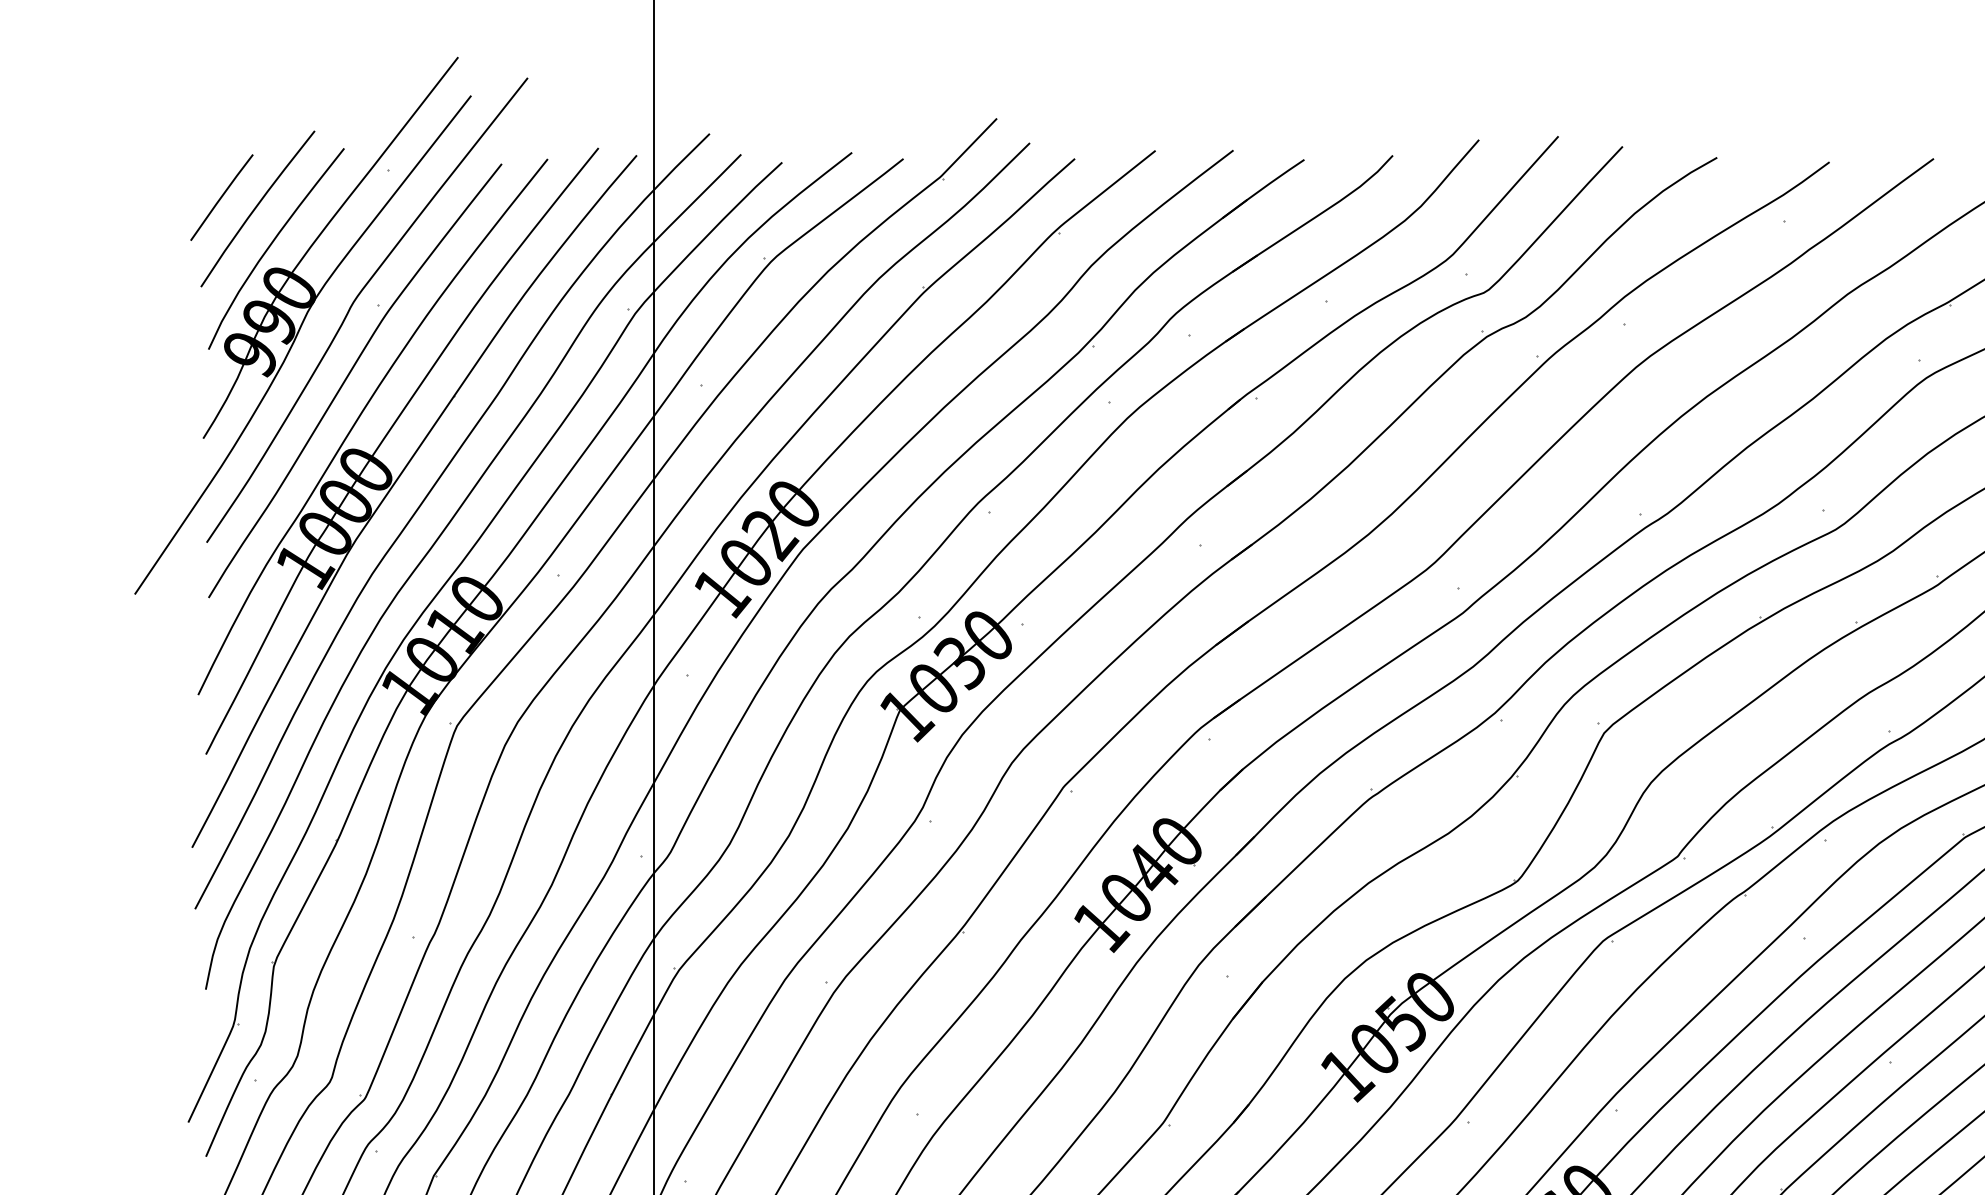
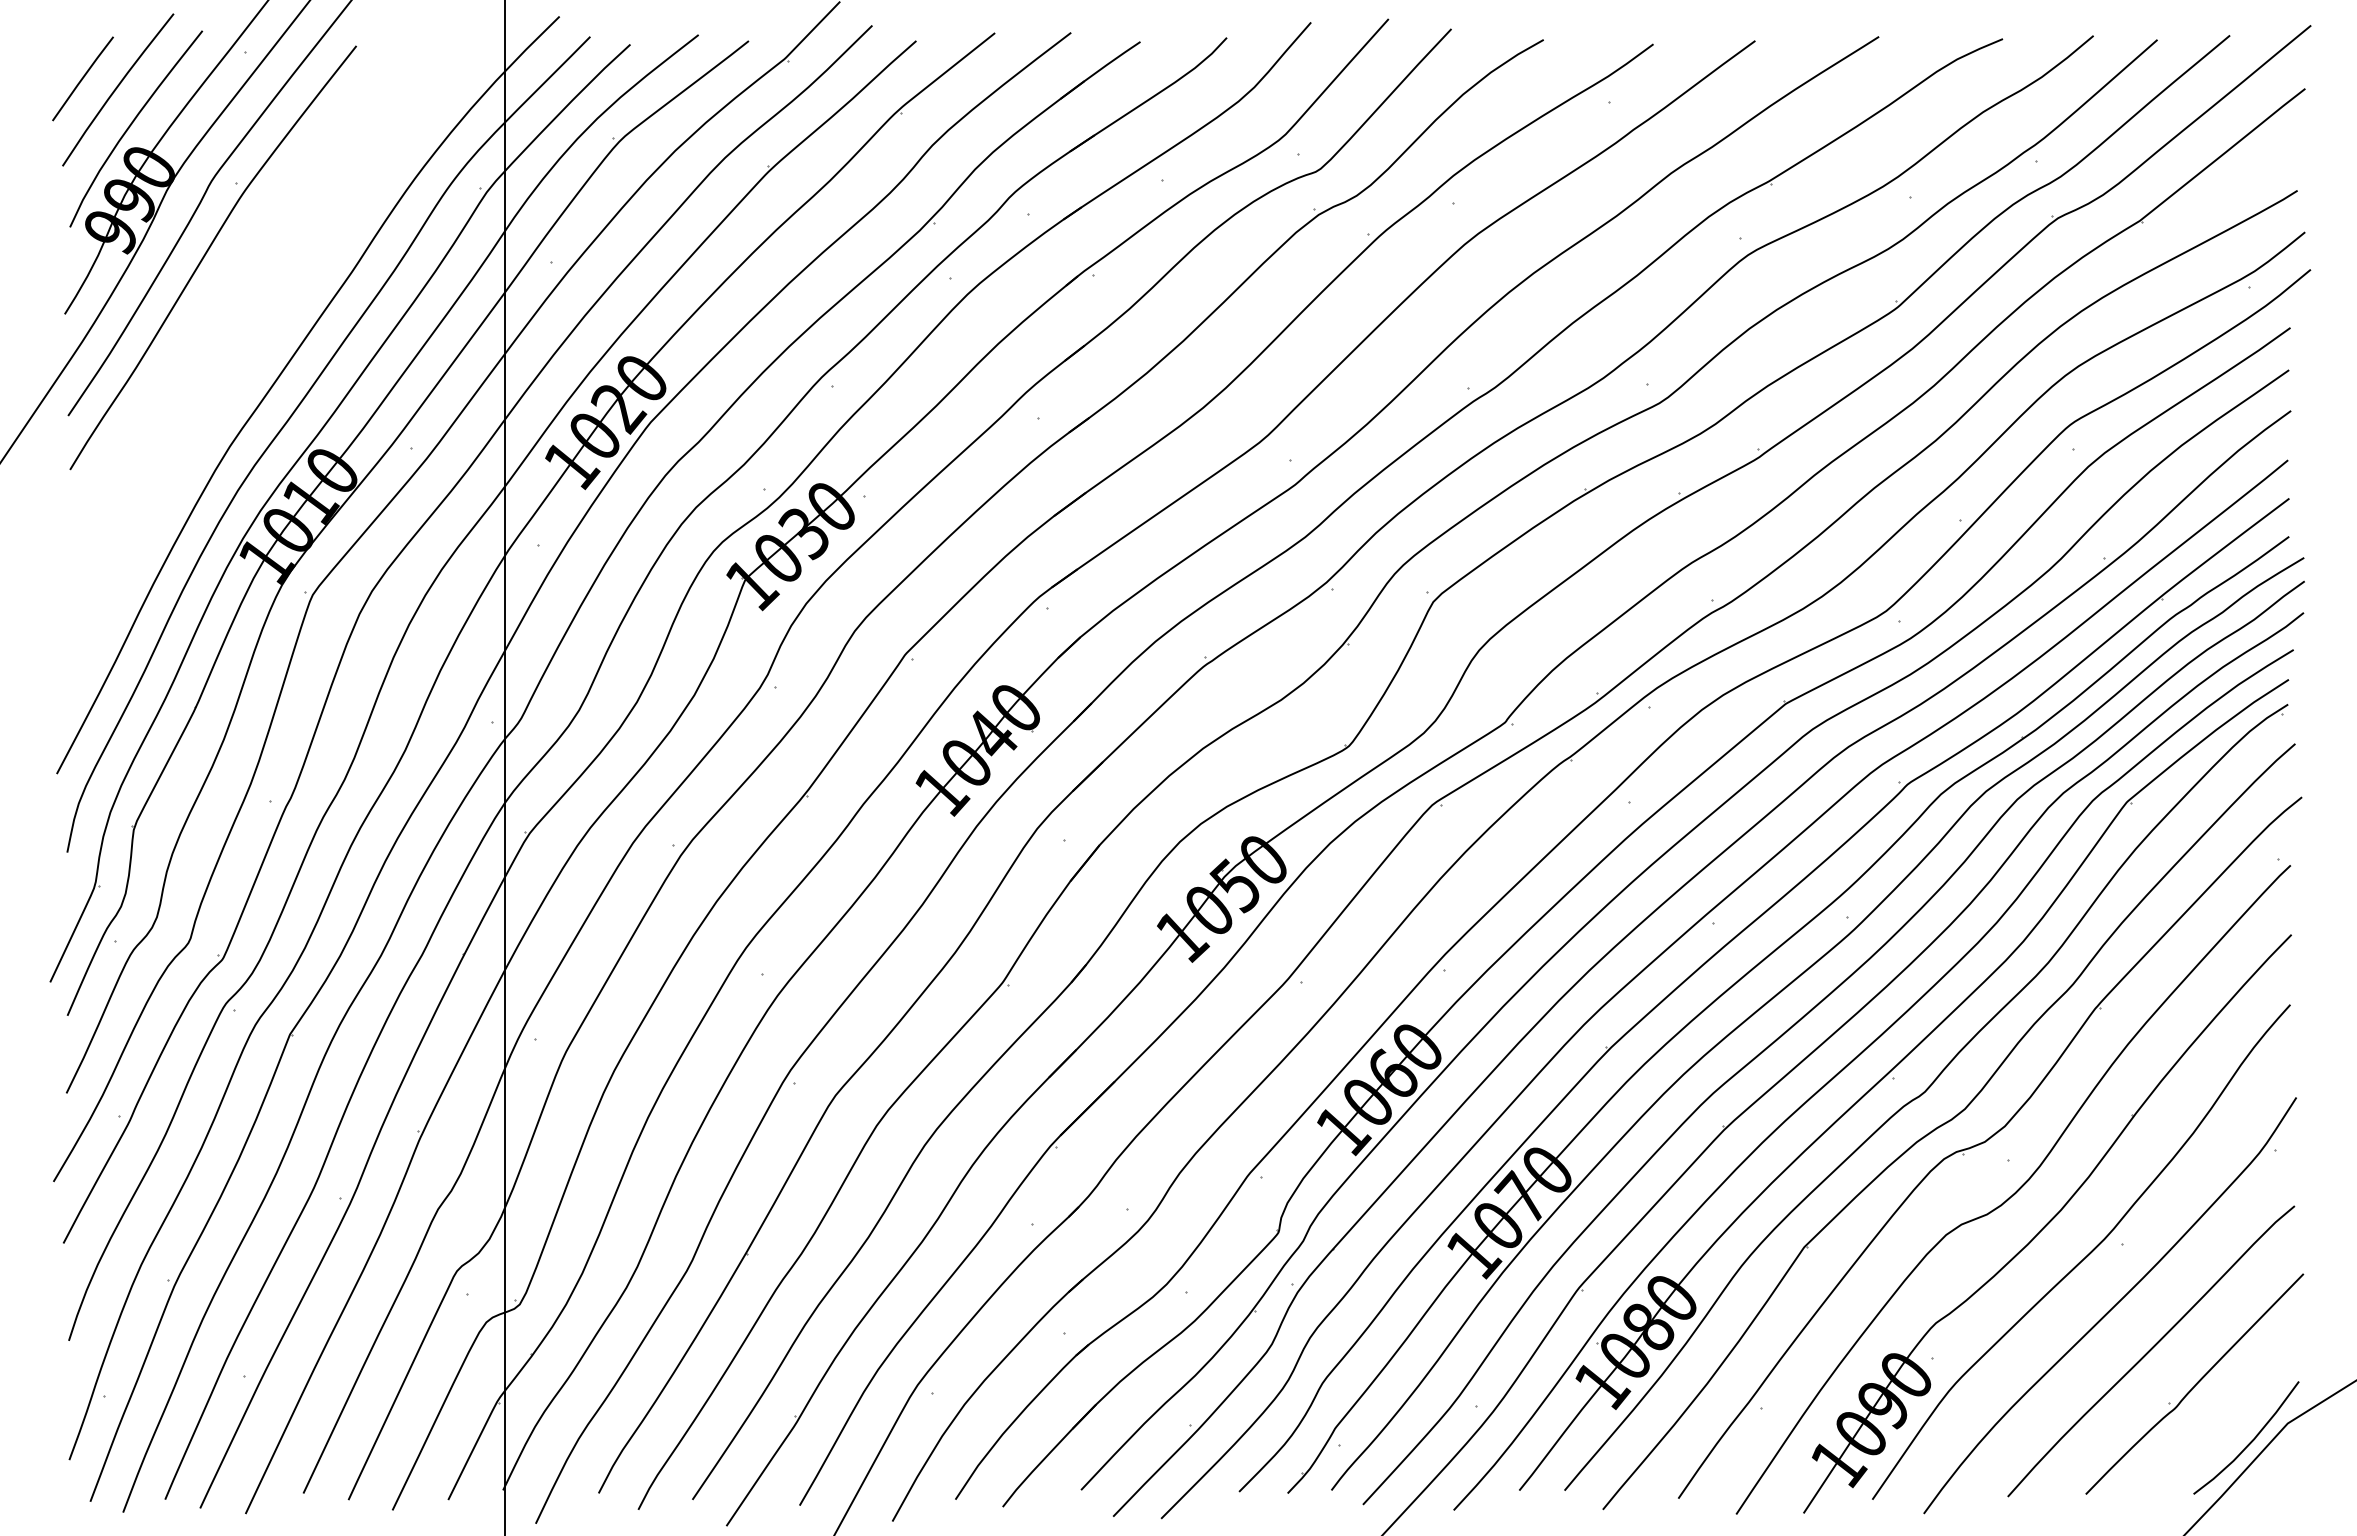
part: (394, 485) -> (251, 360), removed

